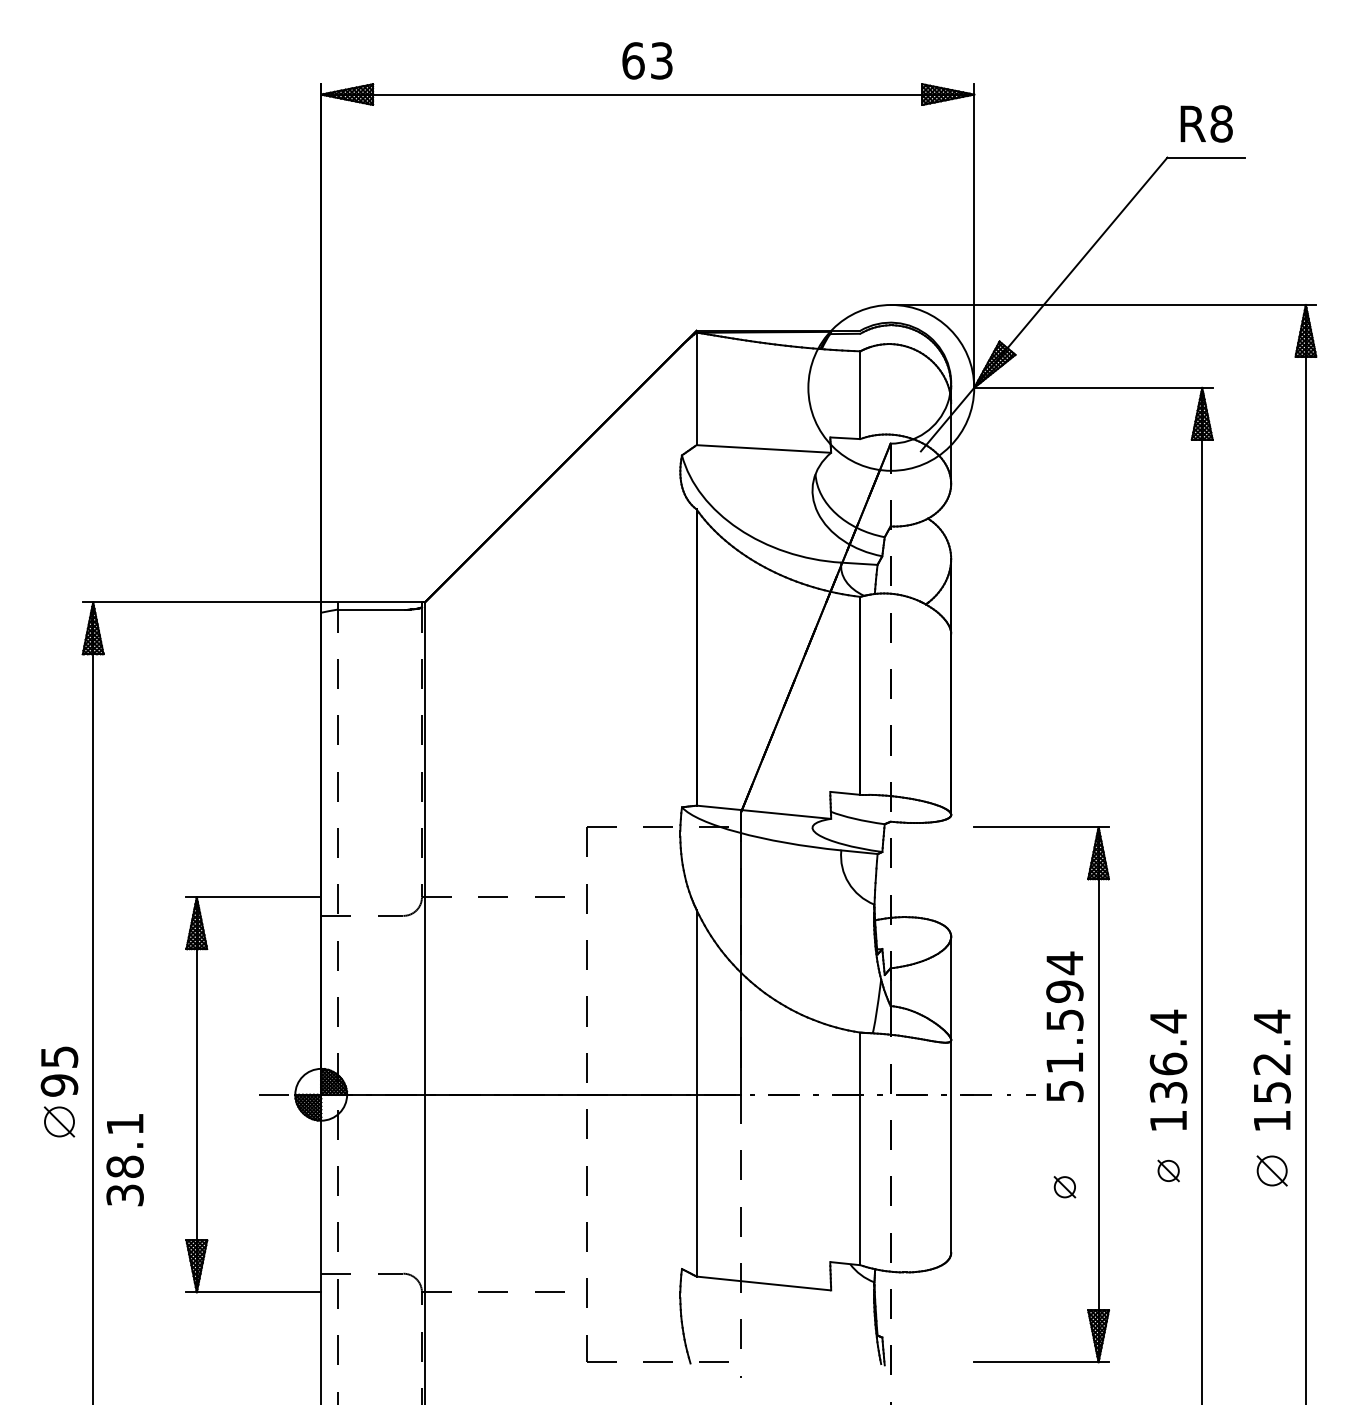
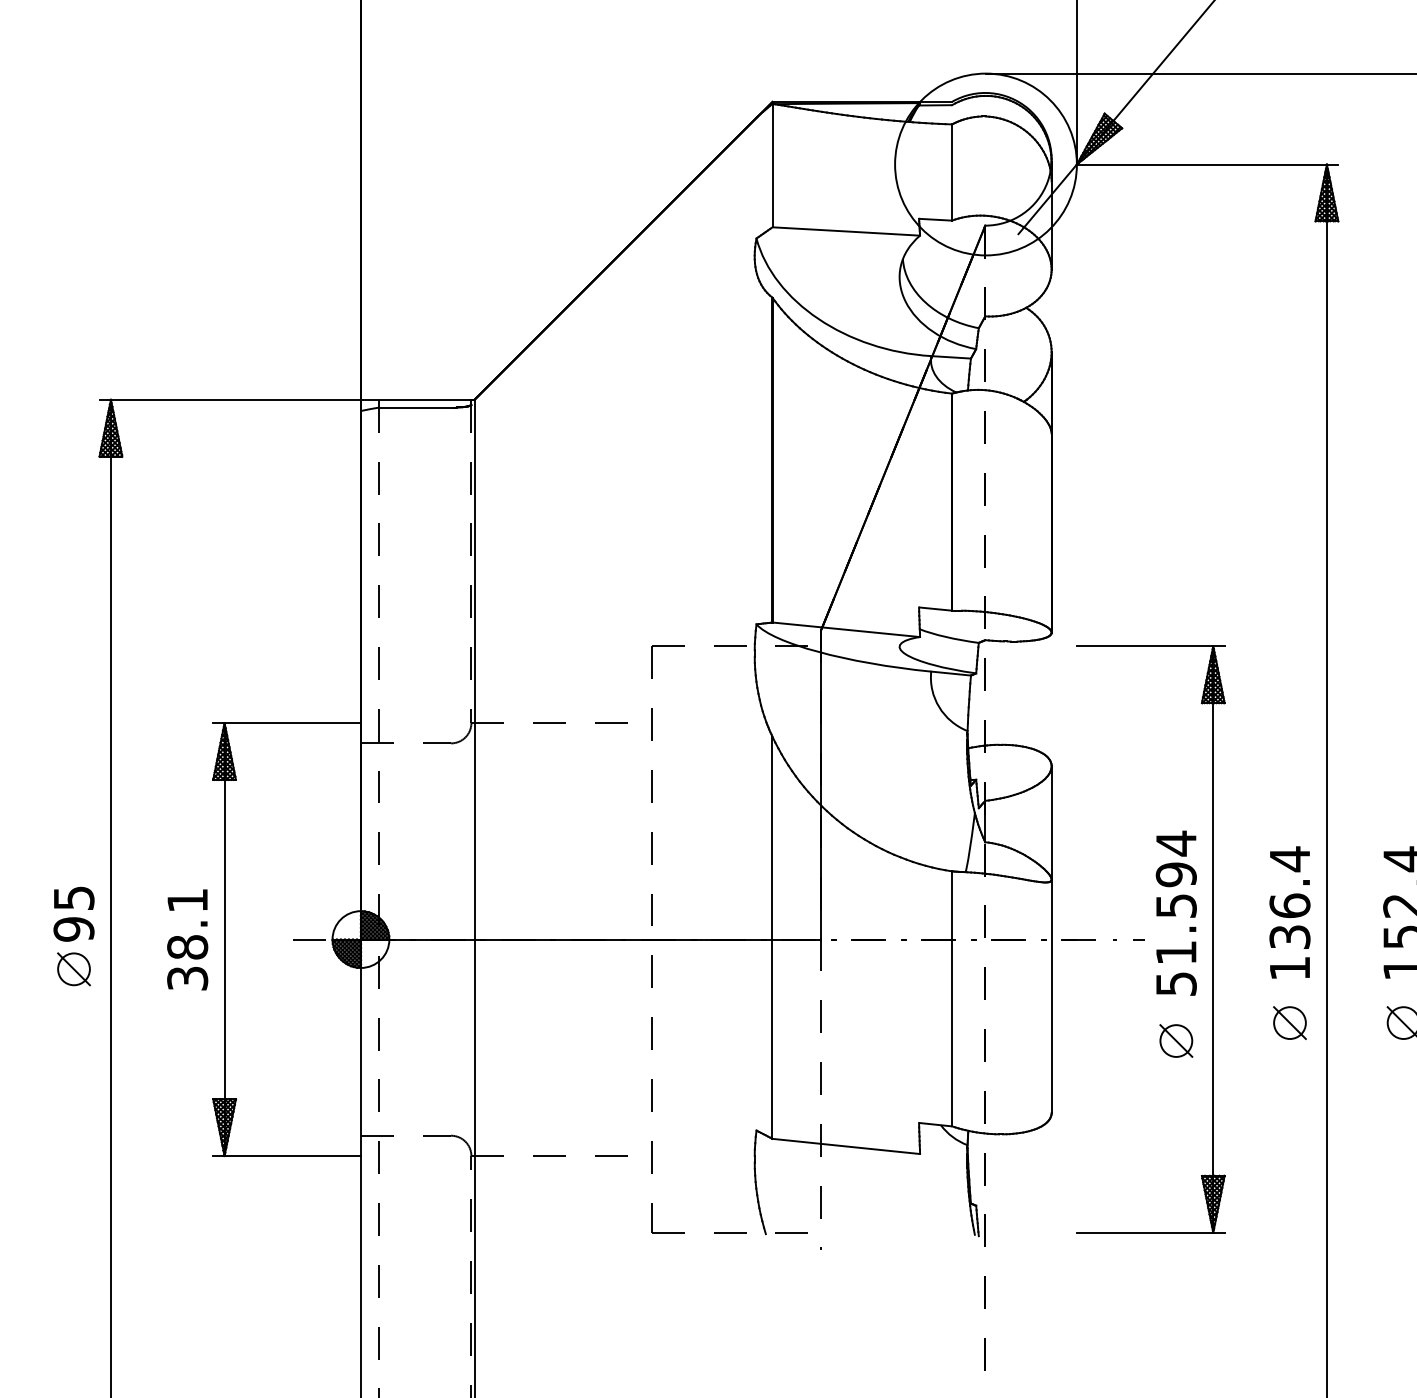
text: (1064, 1026) -> (1175, 912), moved
text: (124, 1160) -> (186, 940), moved
part: (1168, 1170) -> (1289, 1022), size x1.43
part: (1064, 1186) -> (1175, 1040), size x1.43

